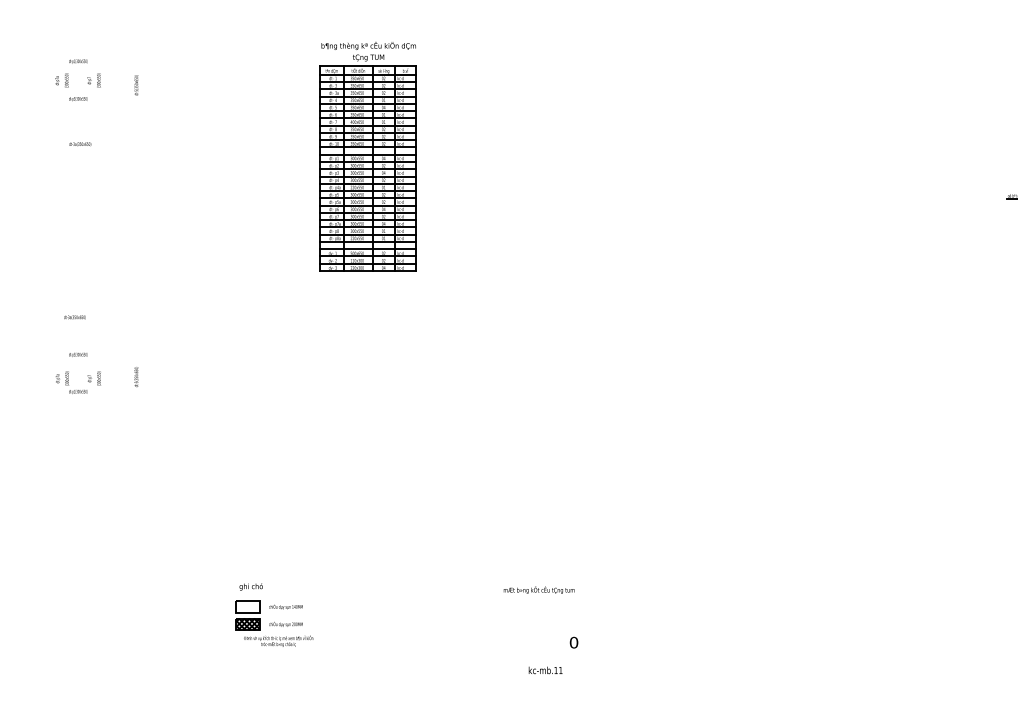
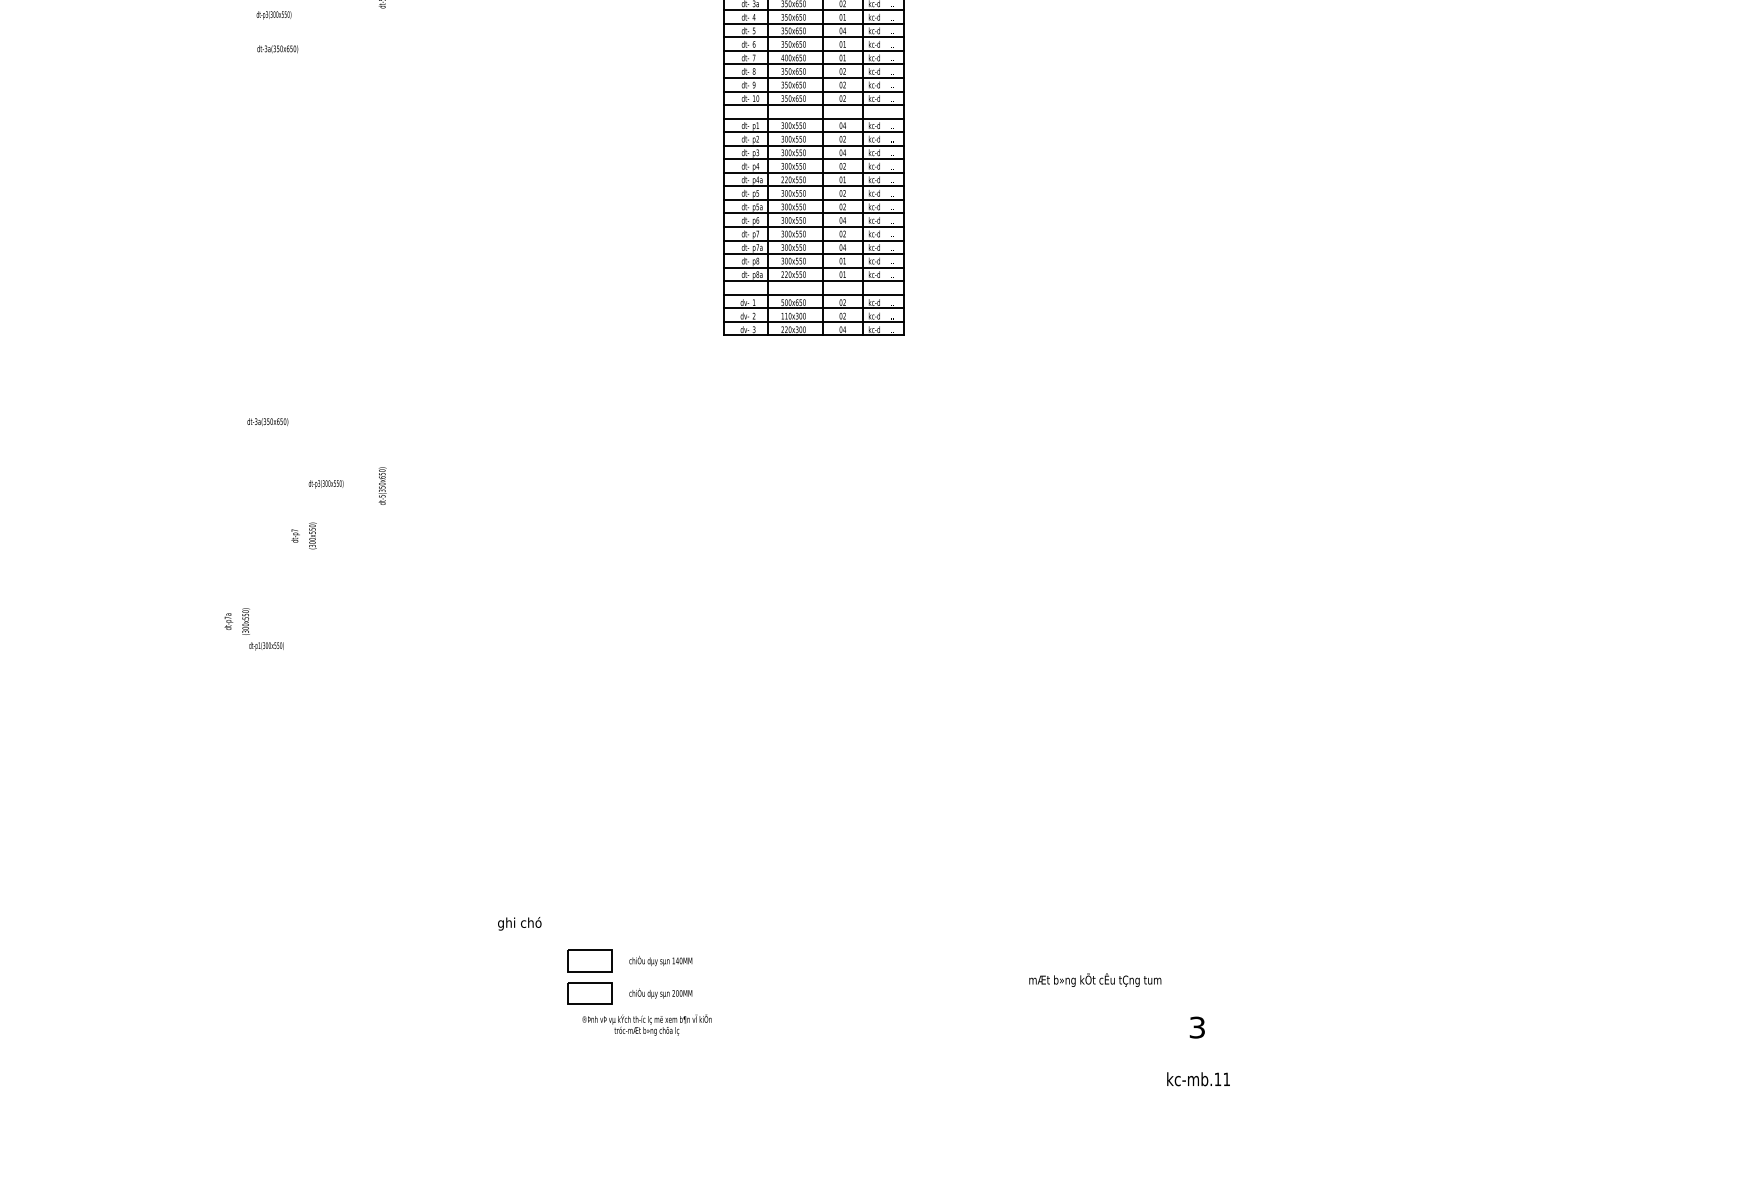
text: (80, 144) -> (278, 49), moved
text: (78, 354) -> (326, 483), moved
text: (136, 377) -> (382, 487), moved
text: (71, 382) -> (253, 628), moved
text: (250, 586) -> (518, 922), moved
text: (538, 589) -> (1093, 978), moved
hatch: (247, 624) -> (589, 993), removed
text: (573, 642) -> (1196, 1027), 0 -> 3
text: (545, 670) -> (1198, 1079), moved

